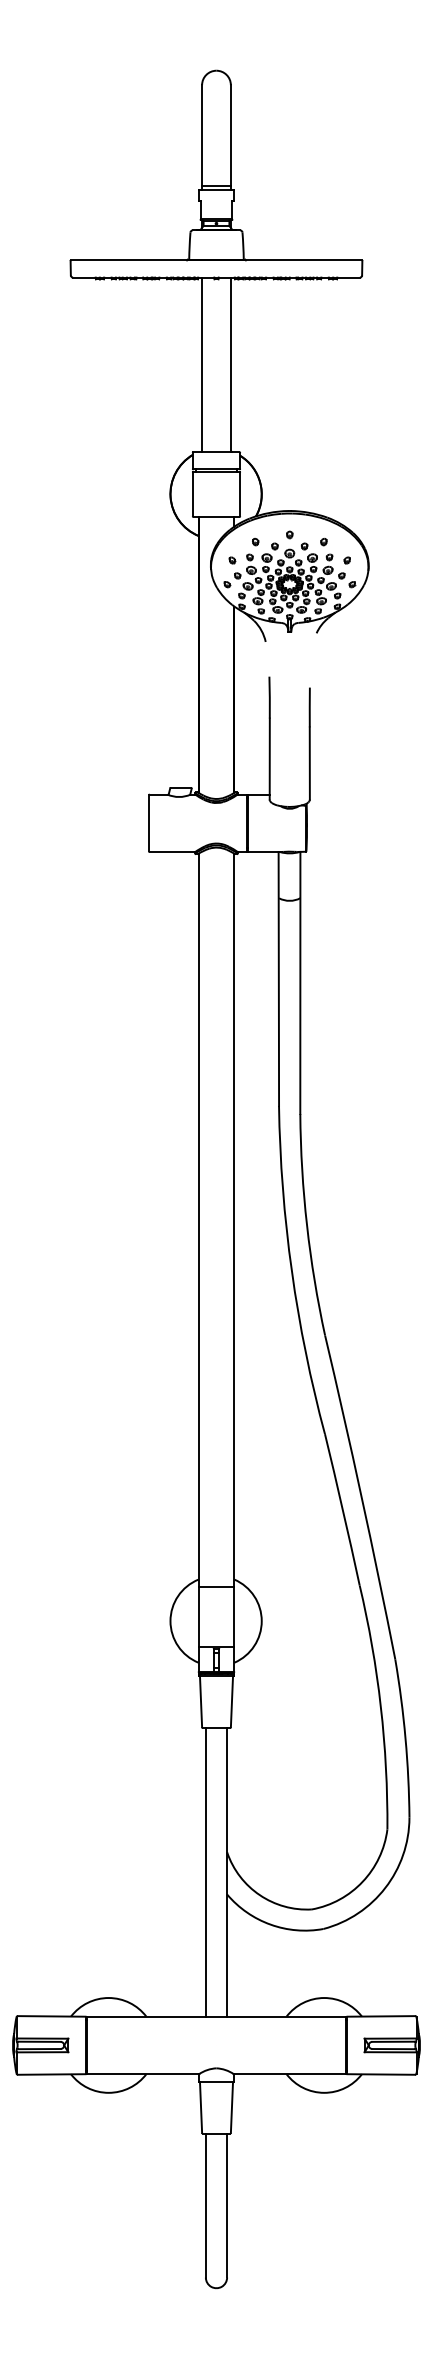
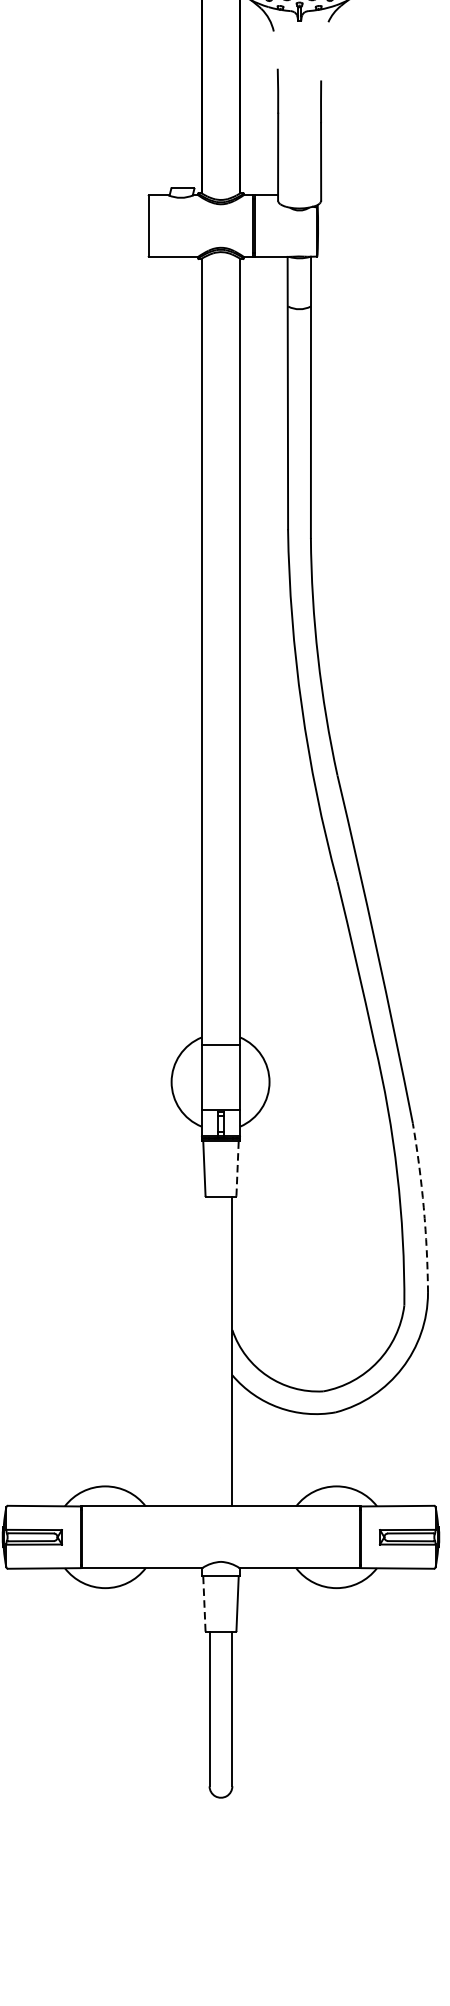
line: (231, 1702) -> (237, 1169), solid -> dashed
arc: (405, 1738) -> (423, 1207), solid -> dashed
line: (205, 1871) -> (209, 1350), removed
line: (201, 2107) -> (204, 1603), solid -> dashed

